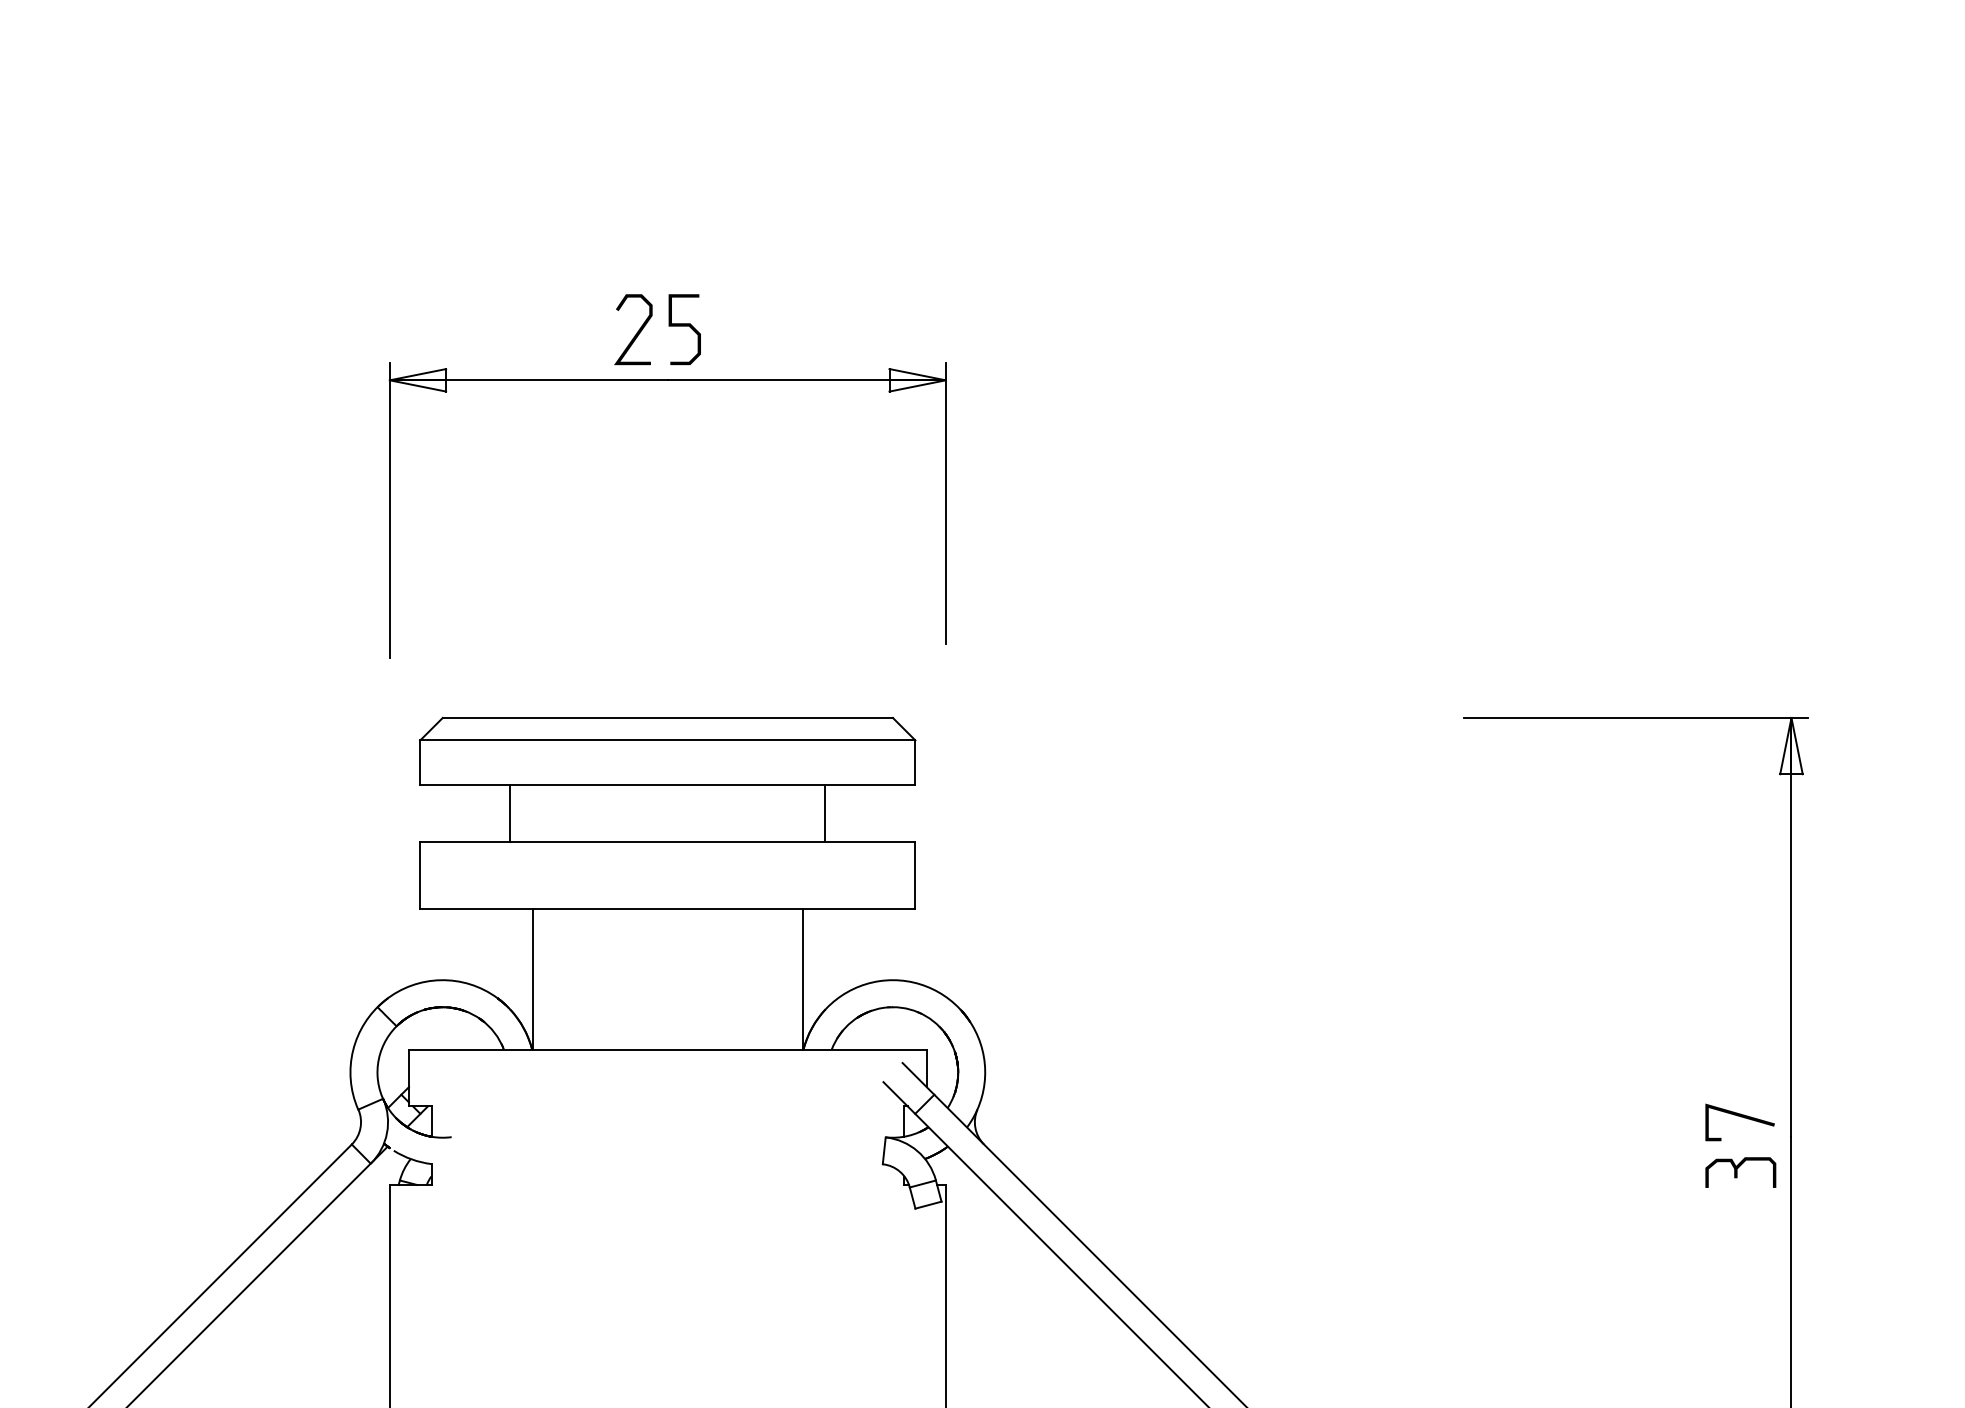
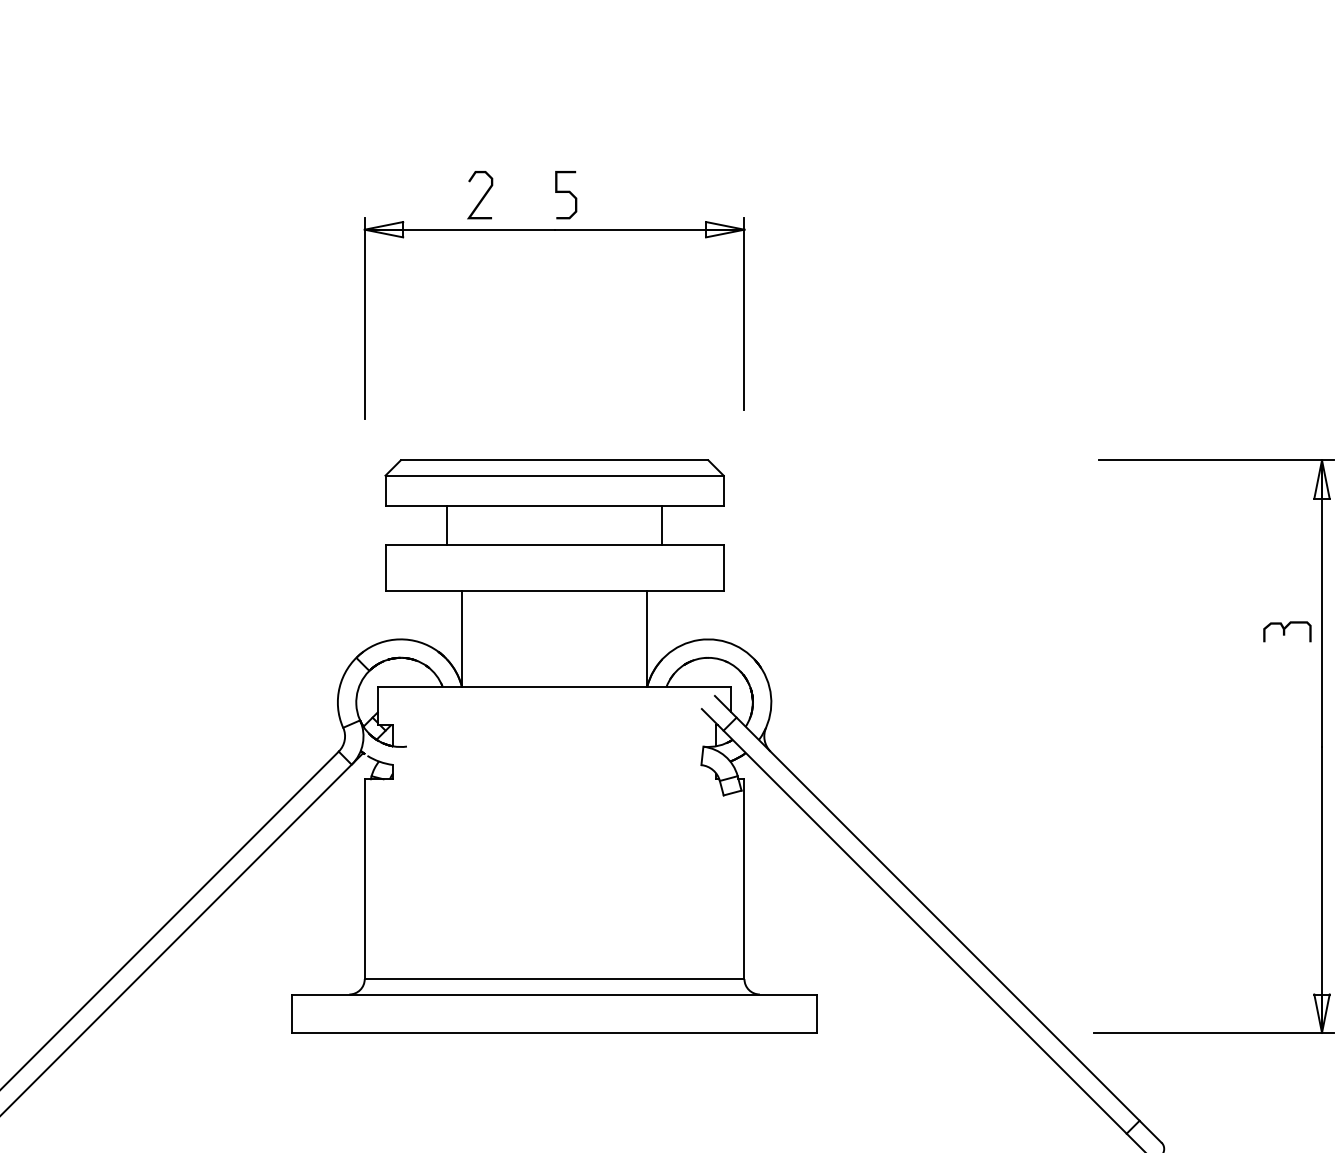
curve: (636, 331) -> (482, 196), moved
line: (1742, 1117) -> (1288, 733), removed
part: (1740, 1172) -> (1287, 631), moved

